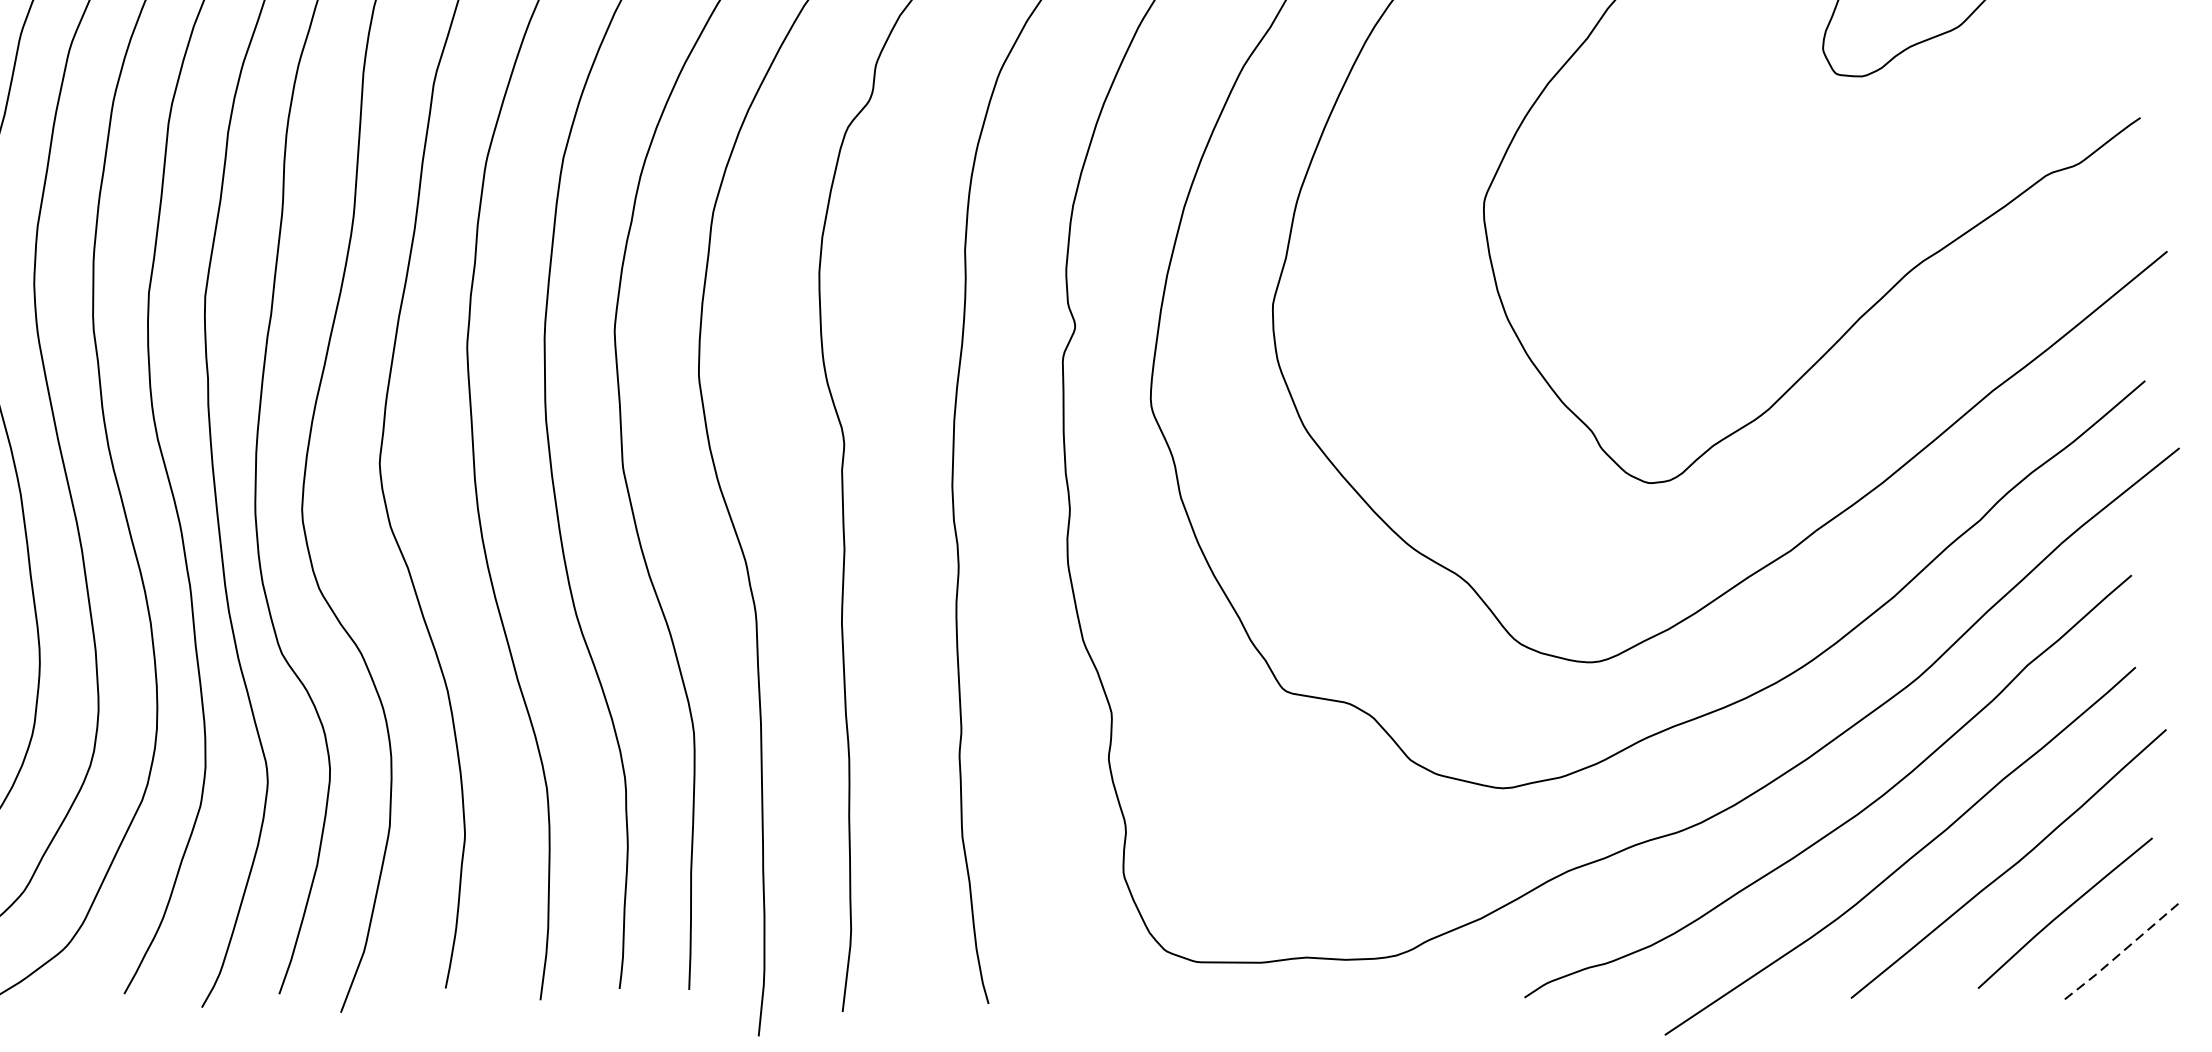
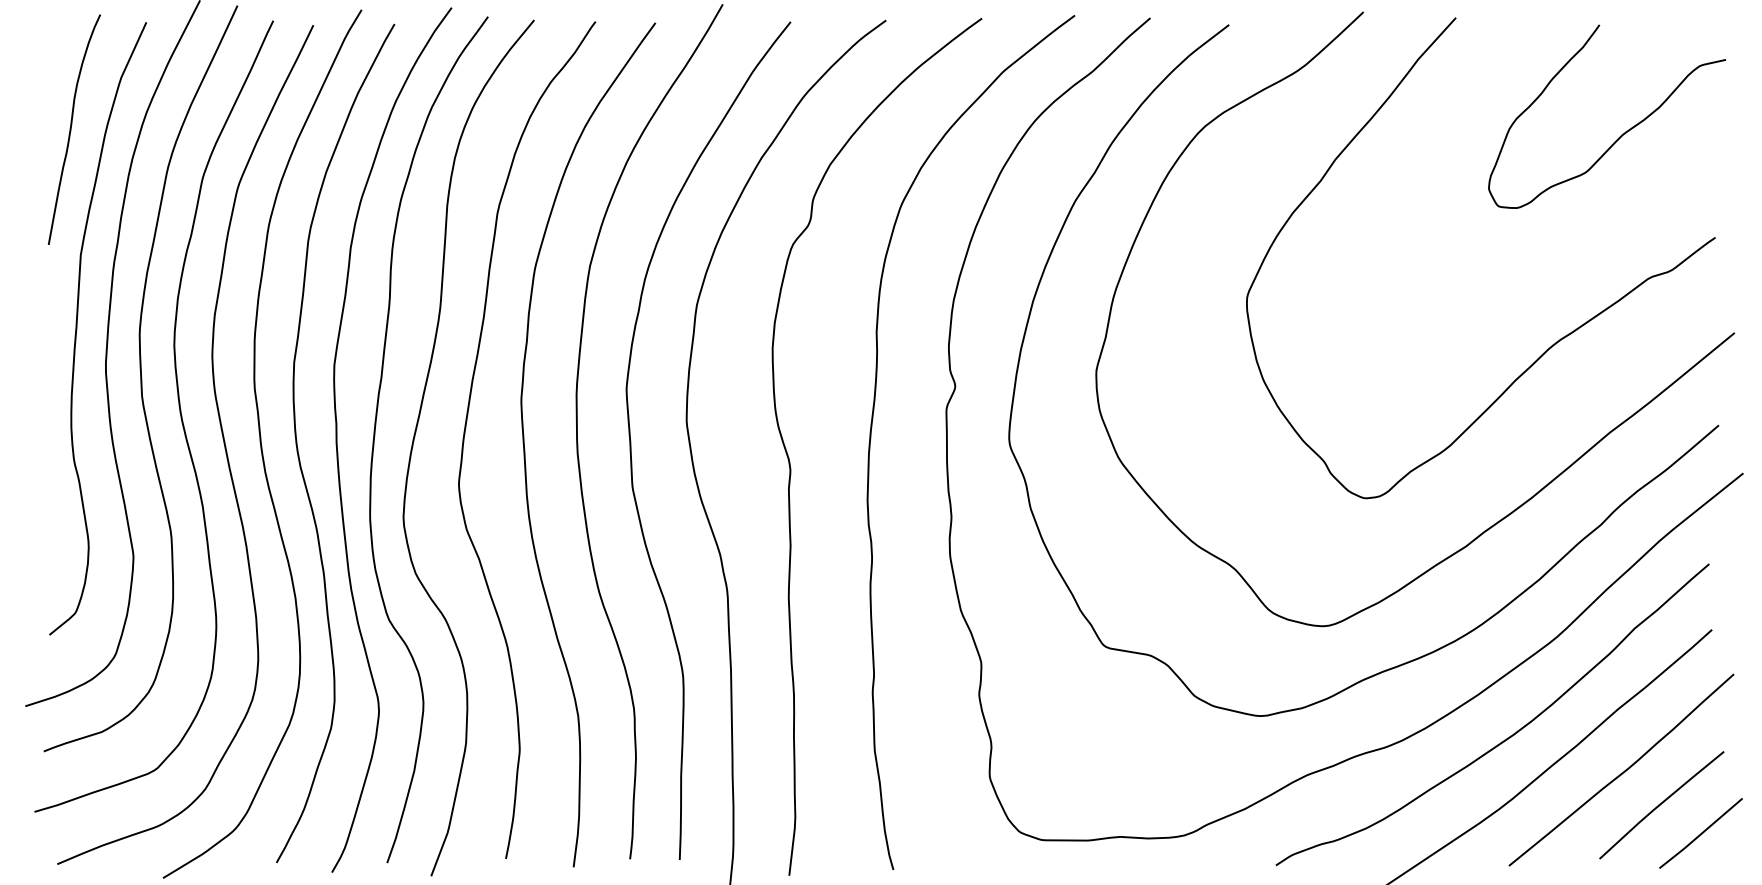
line: (2119, 954) -> (1700, 834), dashed -> solid

